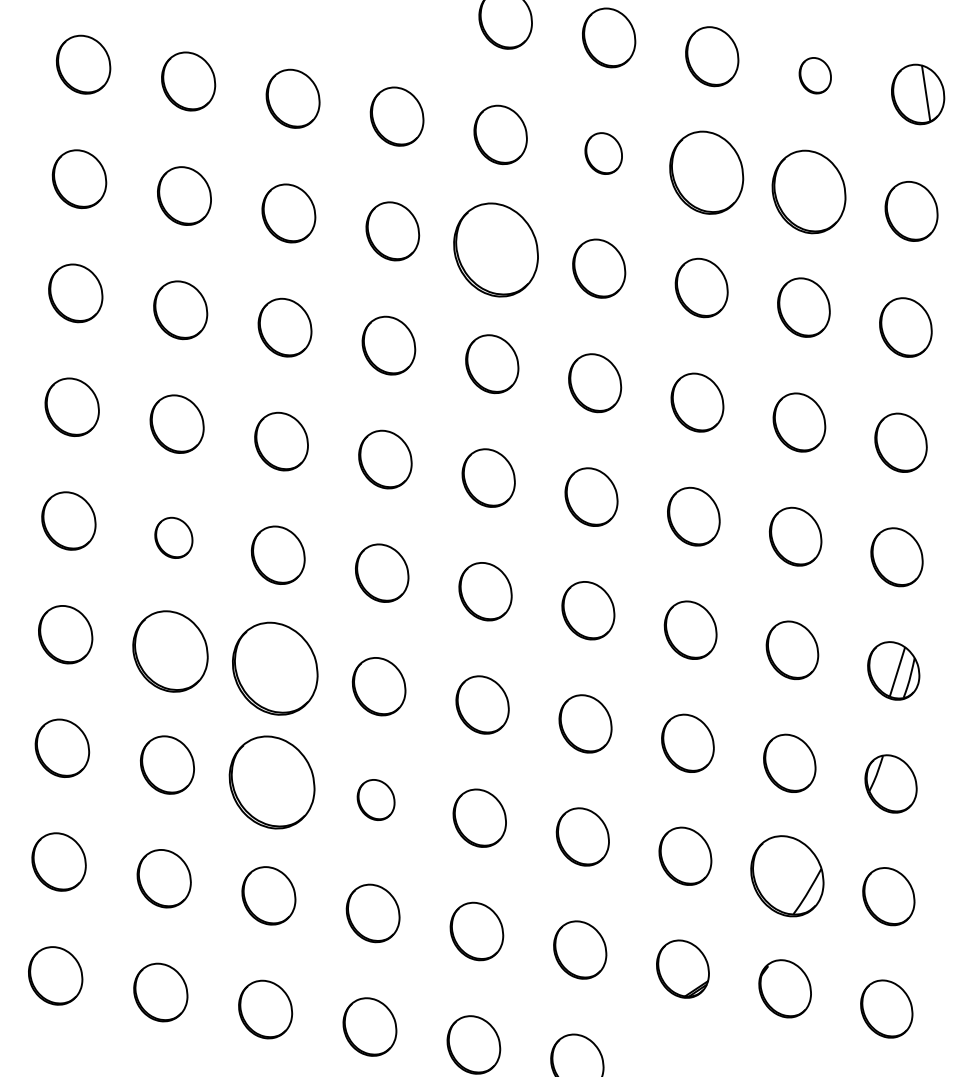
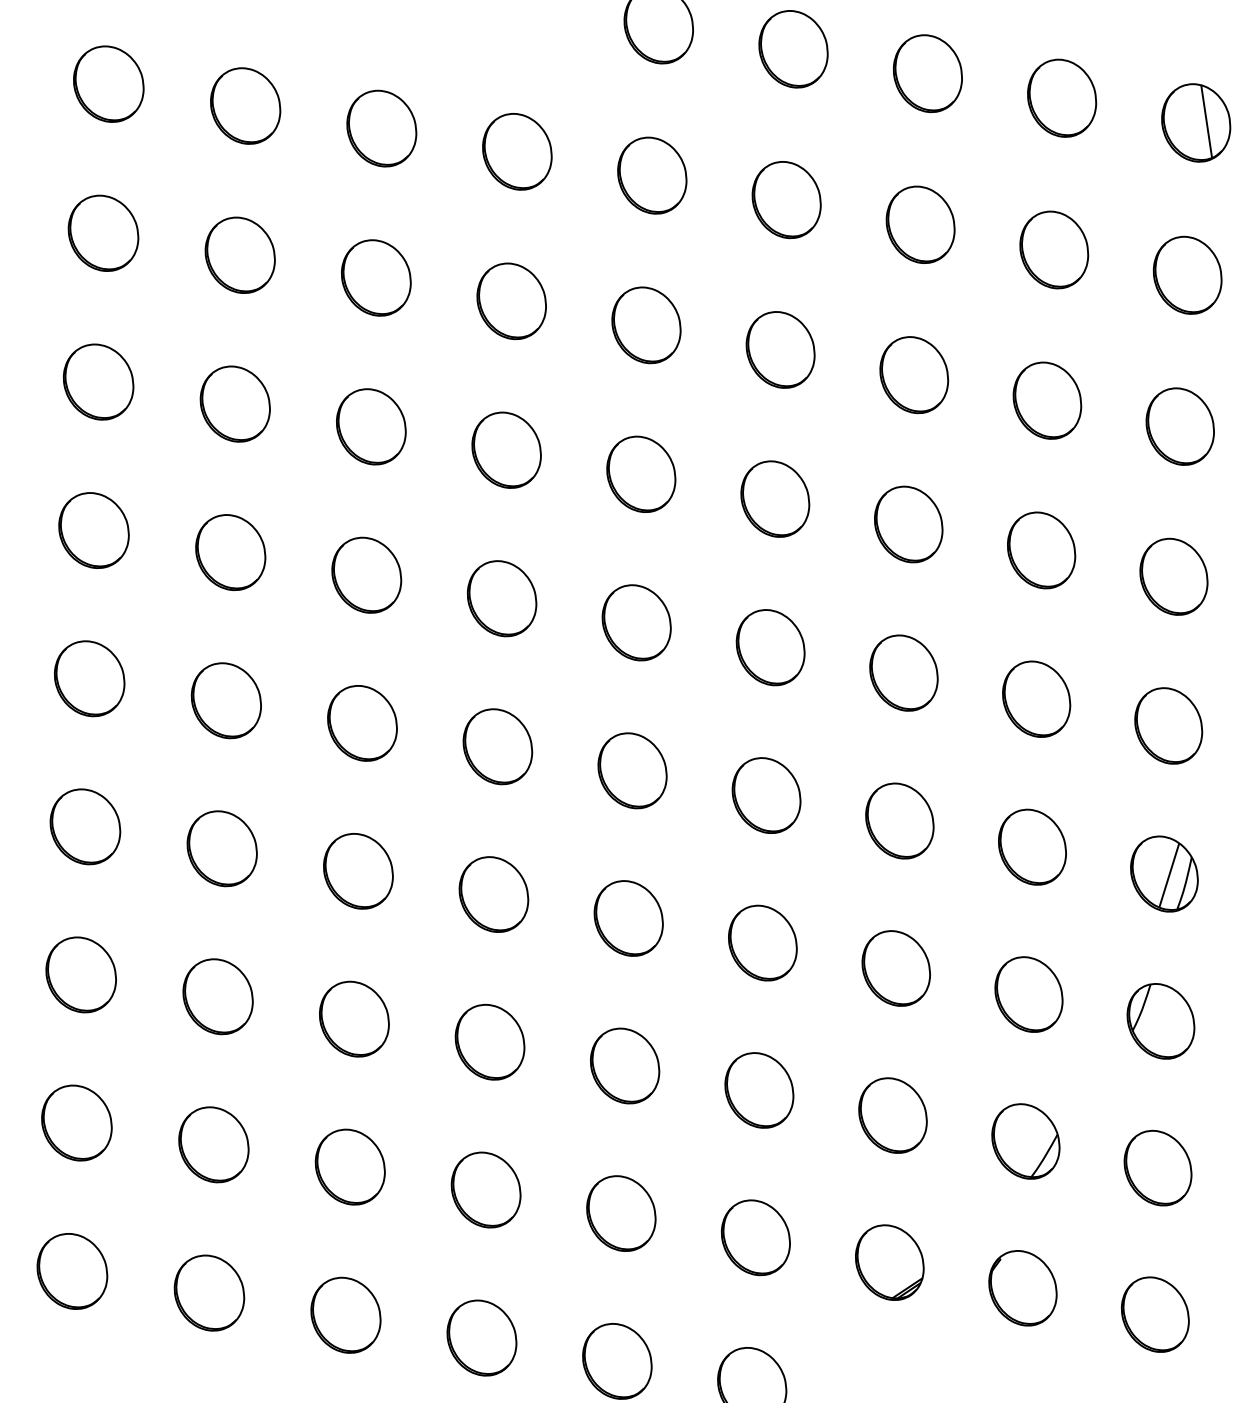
part: (815, 75) -> (1062, 98), size x1.67
part: (603, 153) -> (786, 199), size x1.43
part: (706, 172) -> (920, 224), size x0.71
part: (809, 191) -> (1054, 249), size x0.71
part: (496, 249) -> (646, 324), size x0.62
part: (173, 537) -> (225, 700), size x1.43
part: (170, 651) -> (222, 848), size x0.71
part: (274, 668) -> (357, 870), size x0.62
part: (271, 781) -> (353, 1018), size x0.62
part: (375, 799) -> (489, 1041), size x1.43
part: (787, 875) -> (1026, 1140), size x0.71

